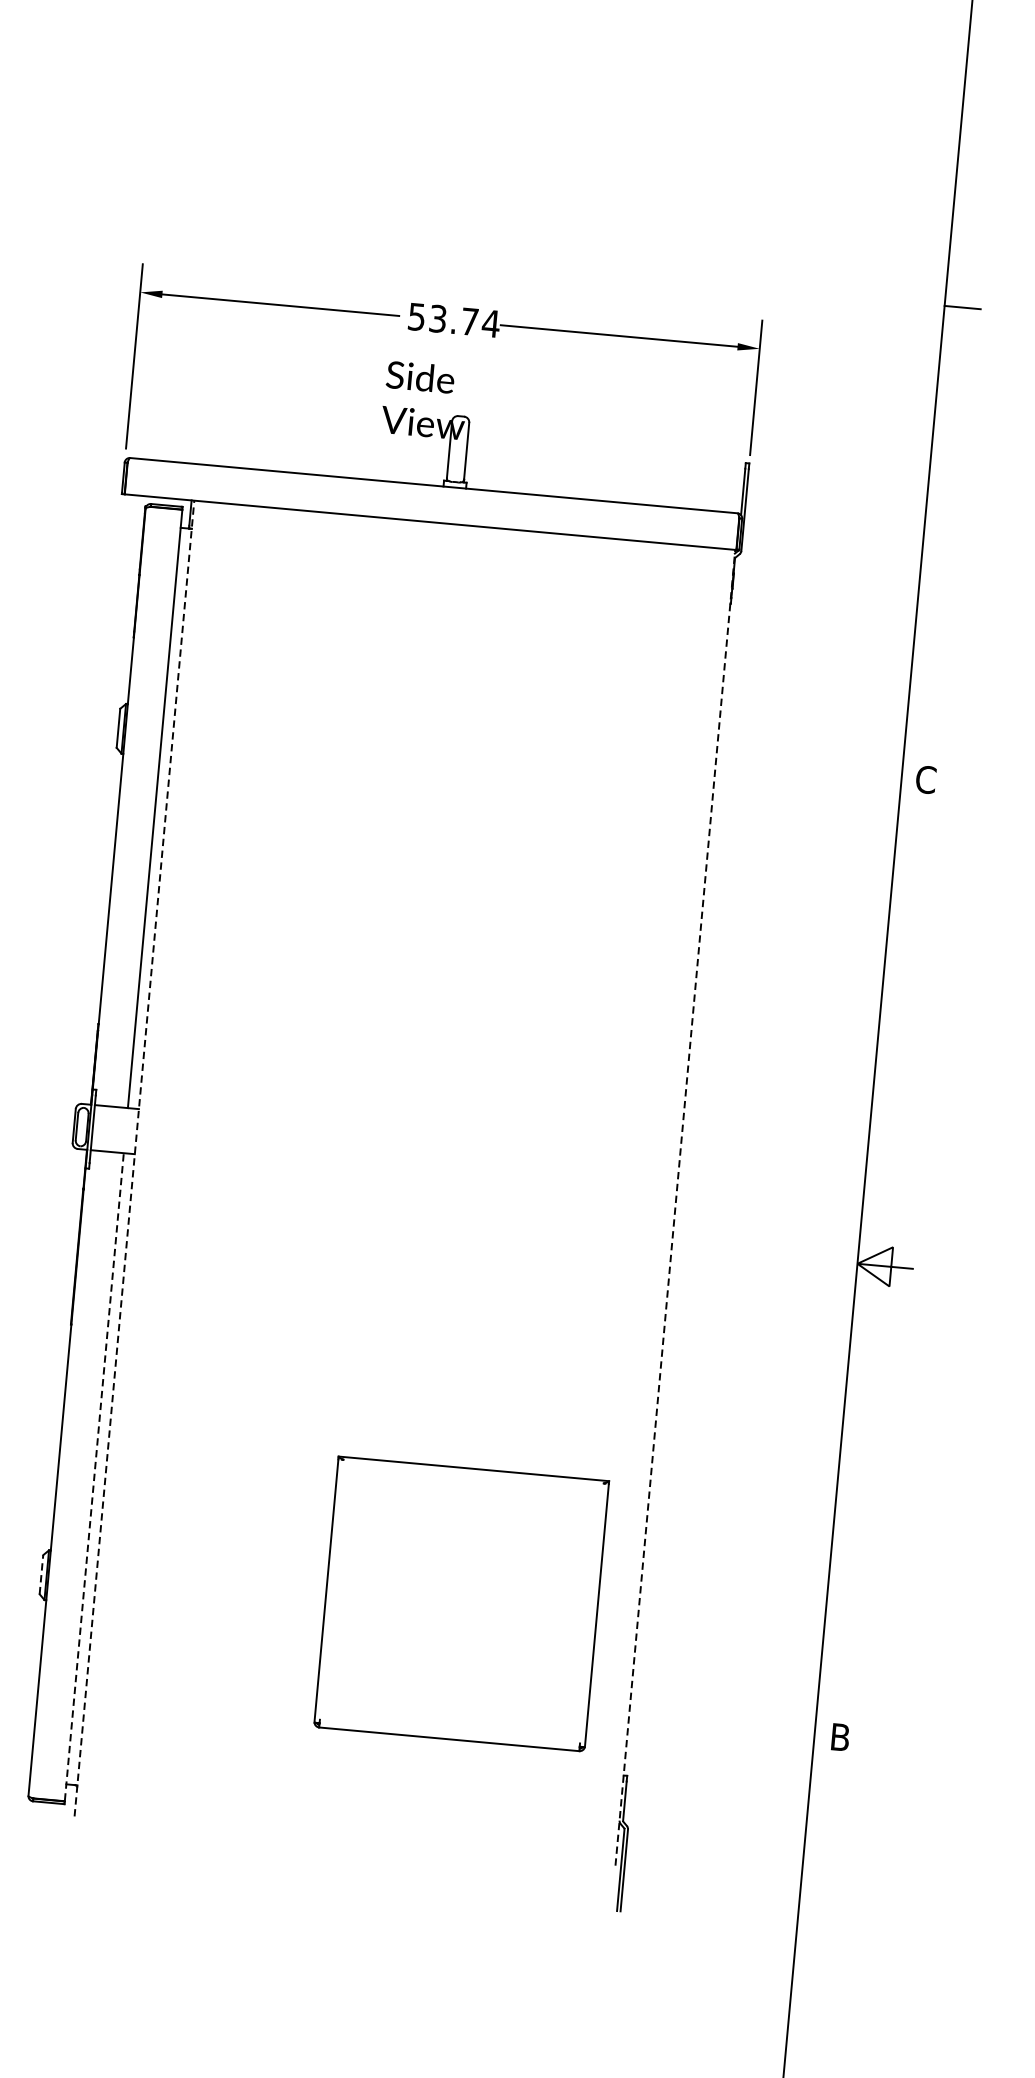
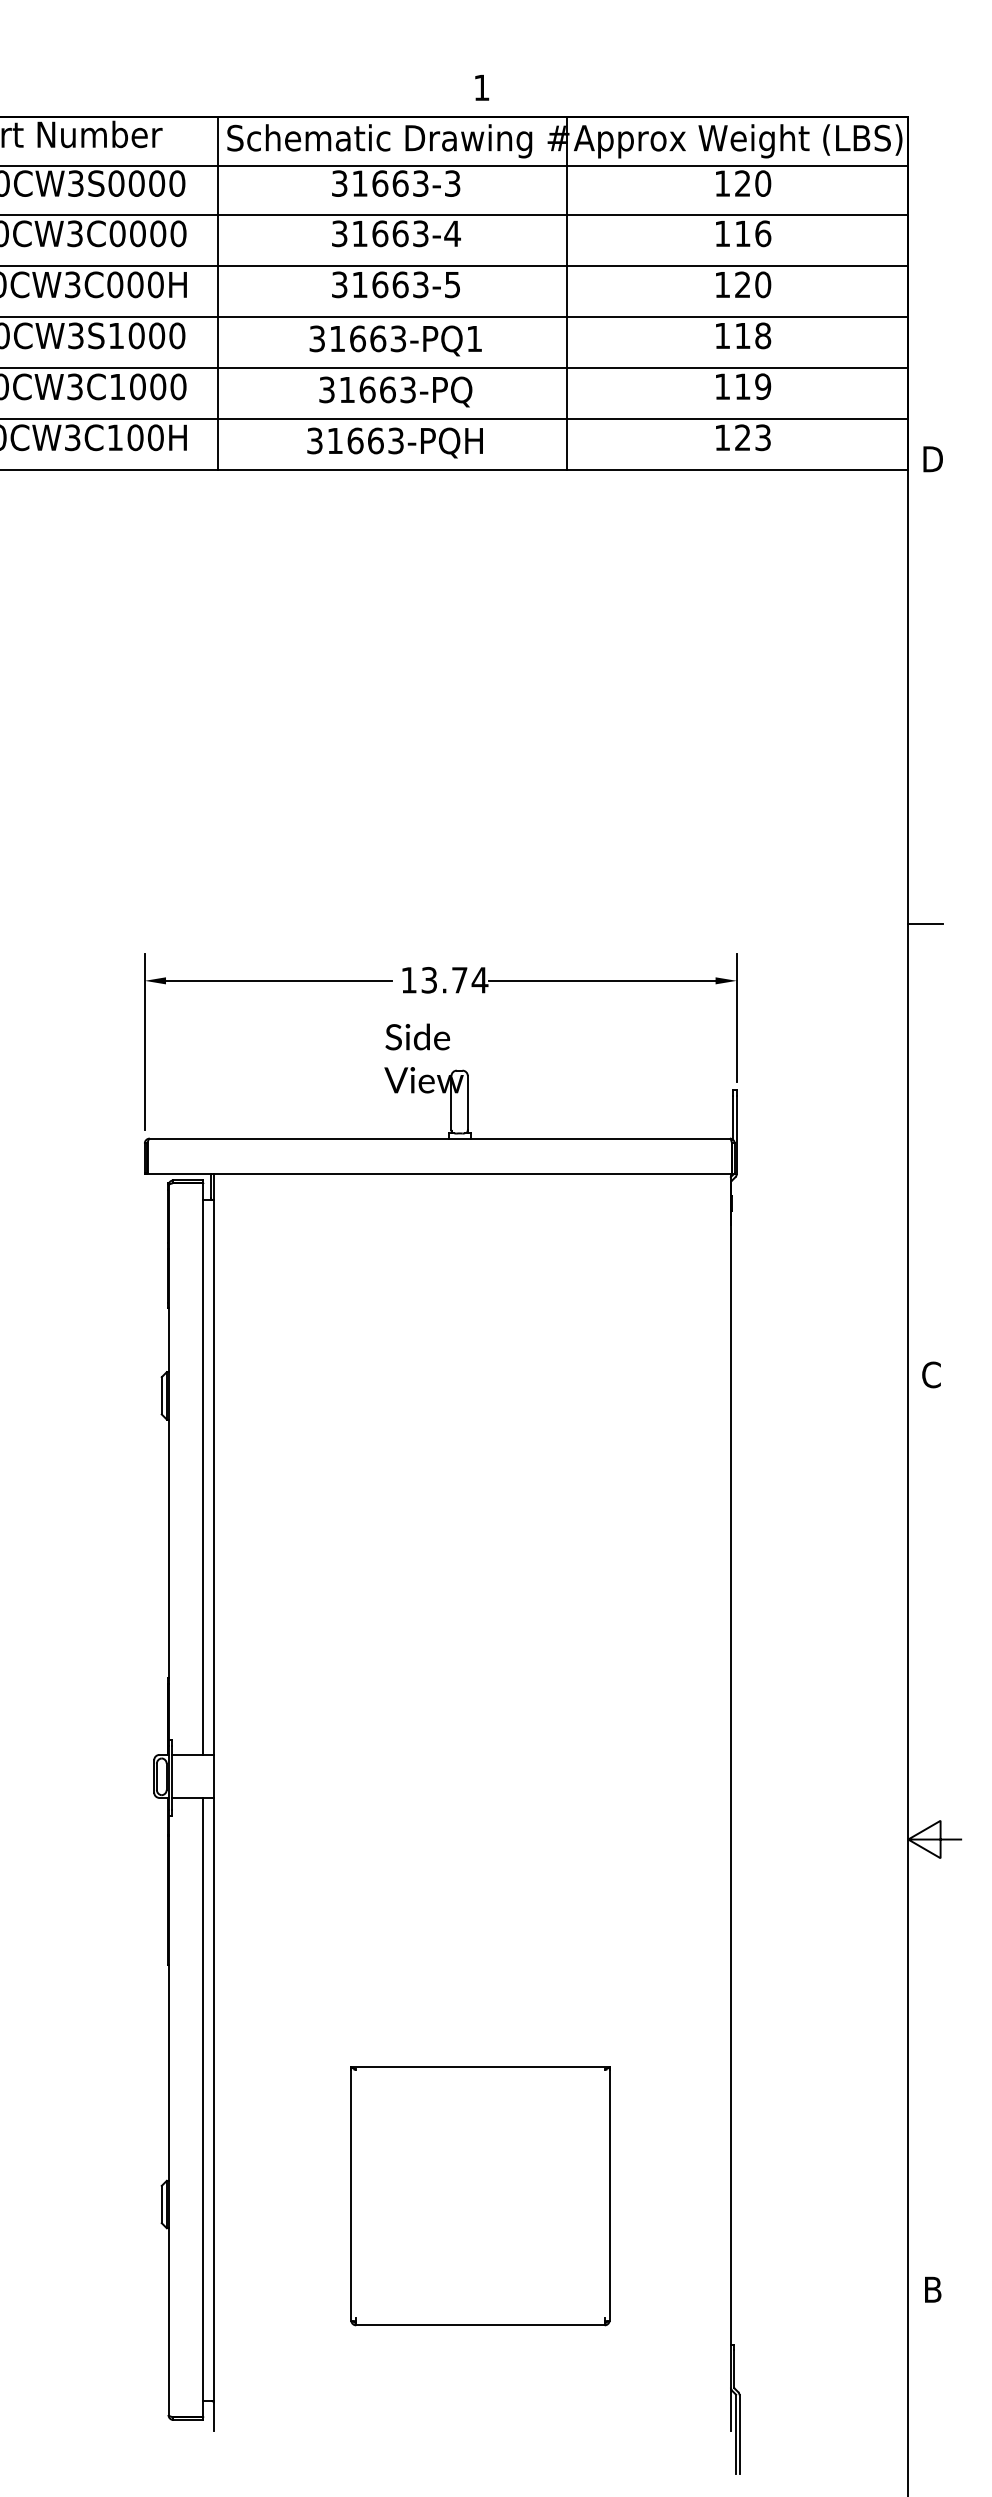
text: (416, 317) -> (408, 980), 53.74 -> 13.74
line: (134, 1158) -> (214, 1802), dashed -> solid
line: (674, 1208) -> (730, 1802), dashed -> solid
line: (94, 1476) -> (203, 2106), dashed -> solid
line: (41, 1574) -> (161, 2204), dashed -> solid
part: (461, 1604) -> (480, 2196), moved

